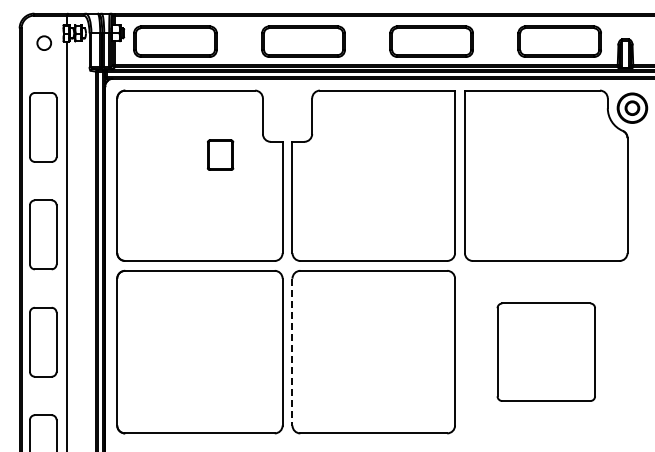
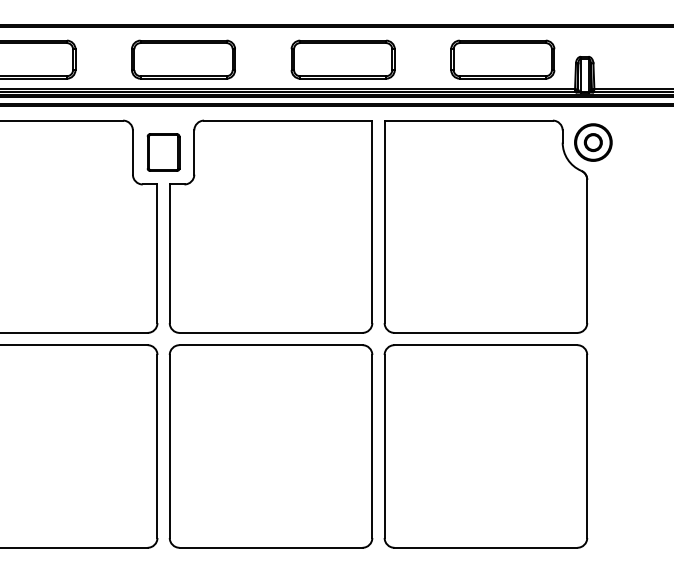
part: (220, 154) -> (163, 151), moved
line: (292, 352) -> (169, 446), dashed -> solid
part: (546, 352) -> (486, 446), size x1.67

